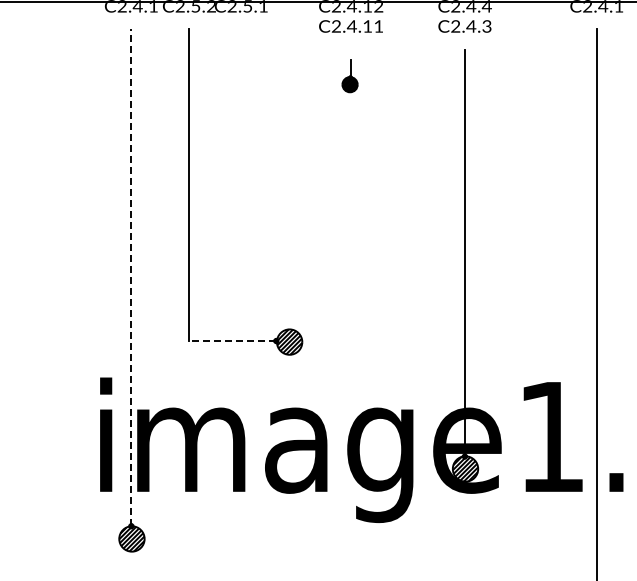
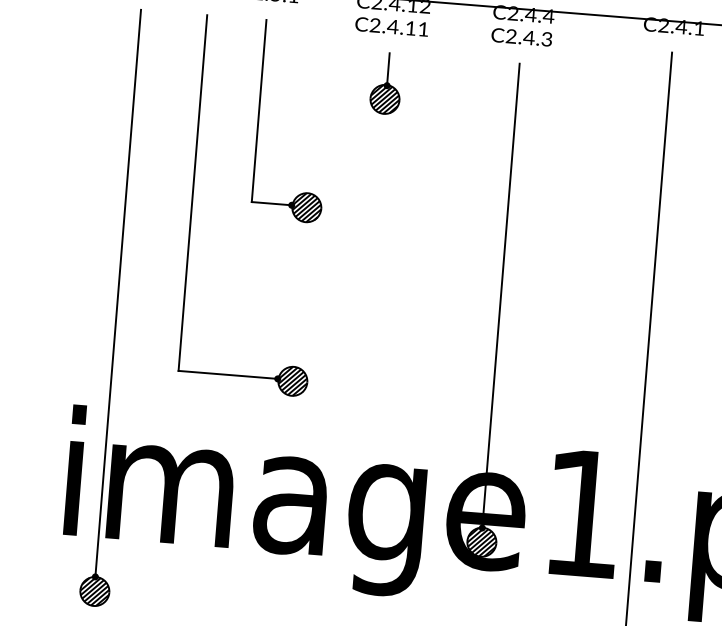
part: (349, 76) -> (385, 83), size x1.67
part: (241, 115) -> (258, 118), added
line: (131, 277) -> (118, 293), dashed -> solid
line: (232, 341) -> (227, 375), dashed -> solid

